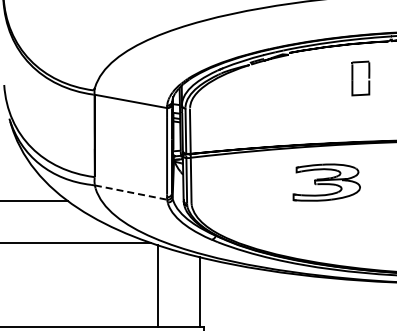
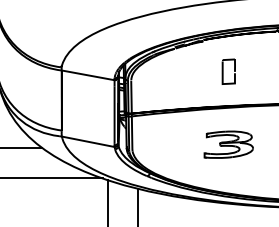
part: (353, 78) -> (223, 71), moved
part: (326, 182) -> (228, 144), moved
line: (131, 192) -> (88, 141), dashed -> solid

